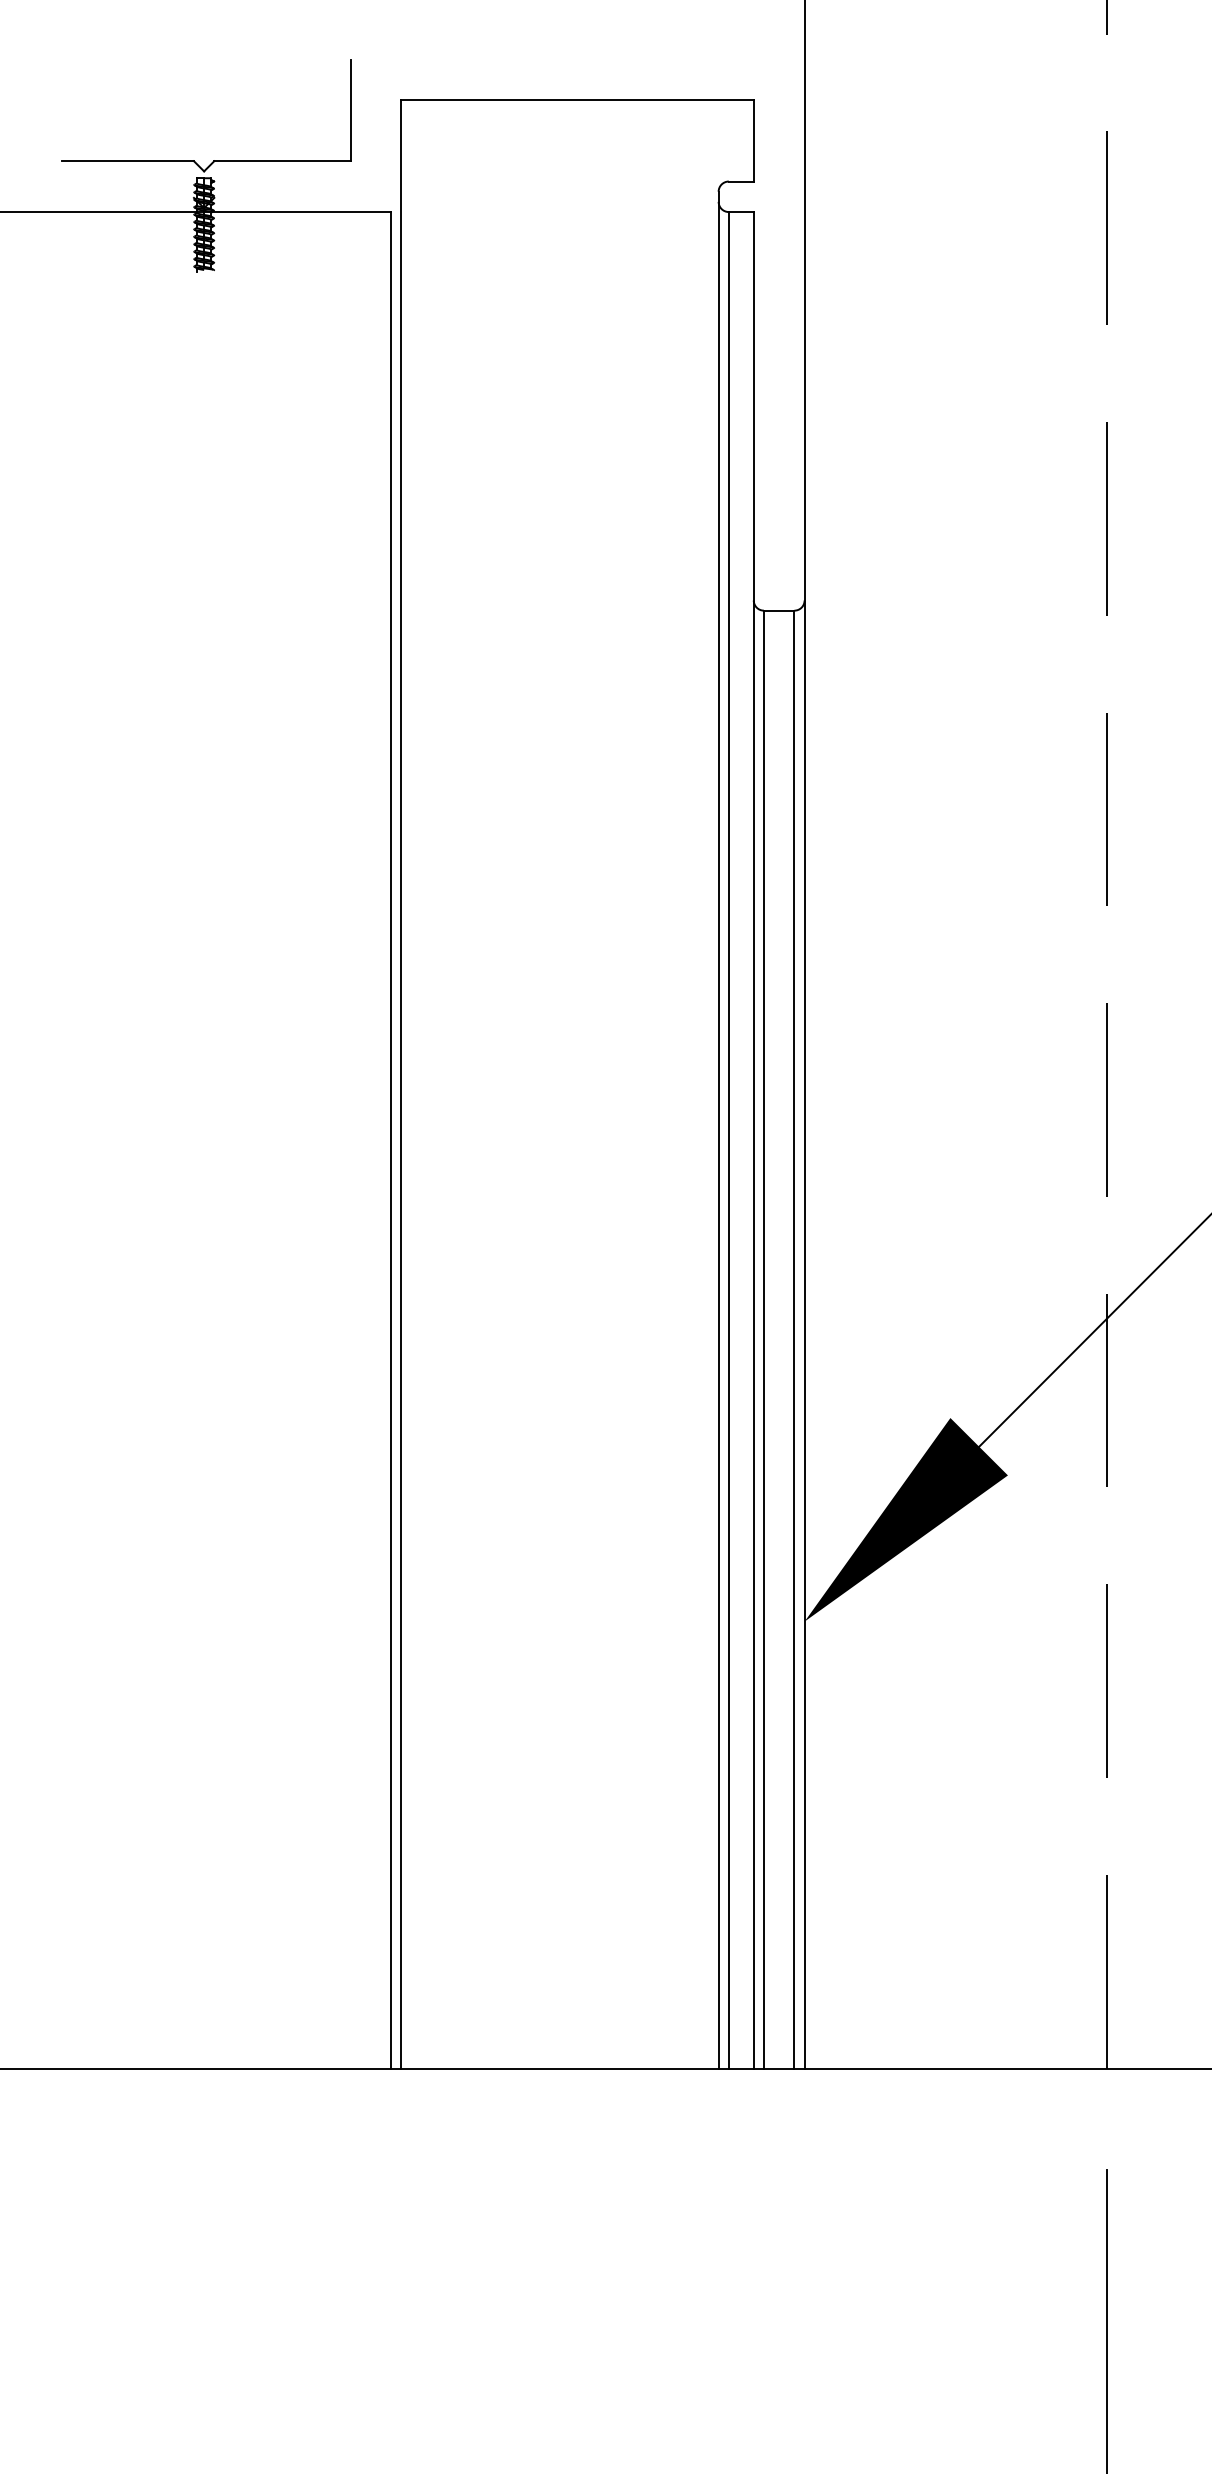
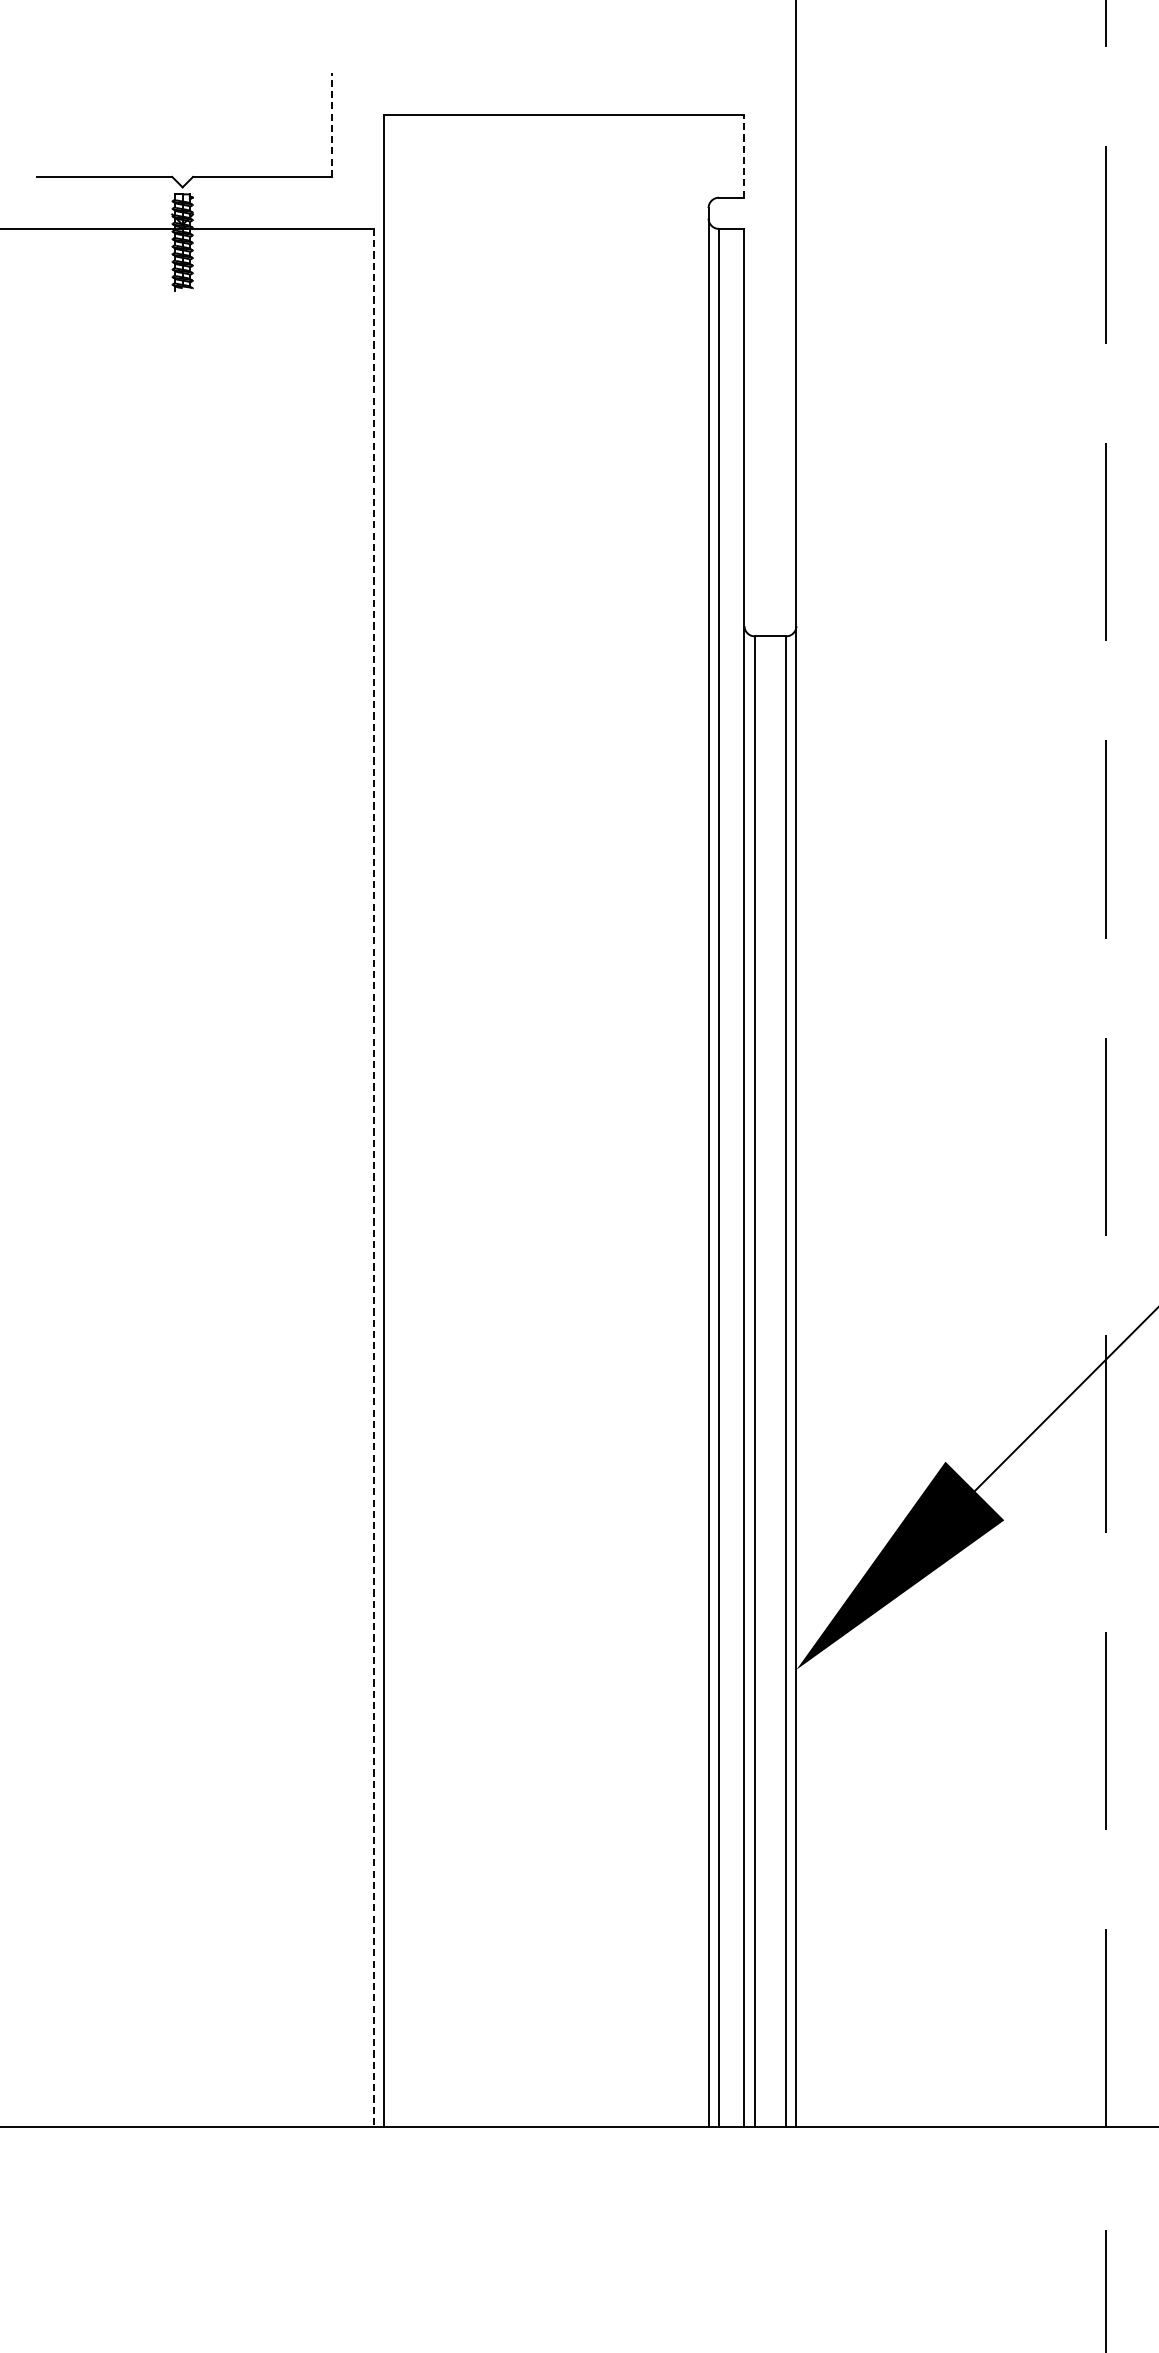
line: (350, 110) -> (332, 125), solid -> dashed
line: (753, 140) -> (744, 155), solid -> dashed
line: (391, 1140) -> (374, 1177), solid -> dashed

